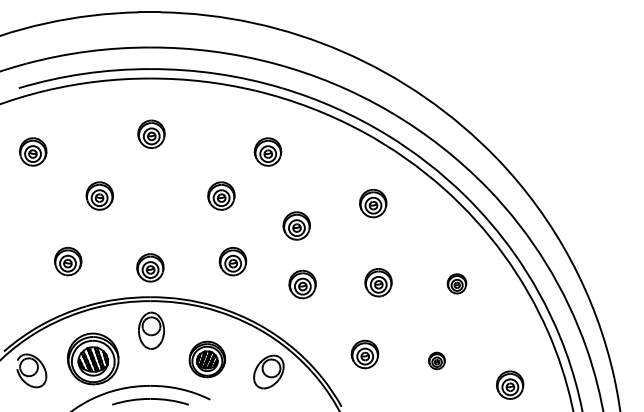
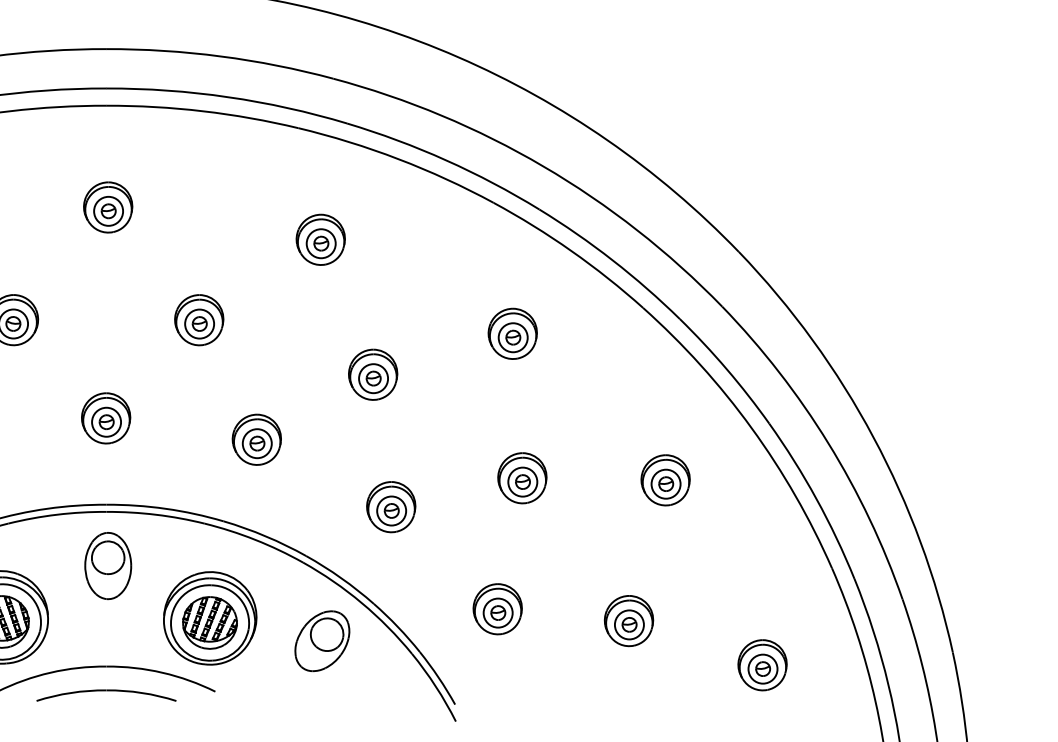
part: (221, 195) -> (199, 319), moved
part: (150, 267) -> (106, 417), moved
part: (456, 283) -> (664, 479), size x1.43
part: (302, 284) -> (391, 507), moved
part: (207, 359) -> (210, 618), size x1.43
part: (436, 360) -> (628, 620), size x1.67

